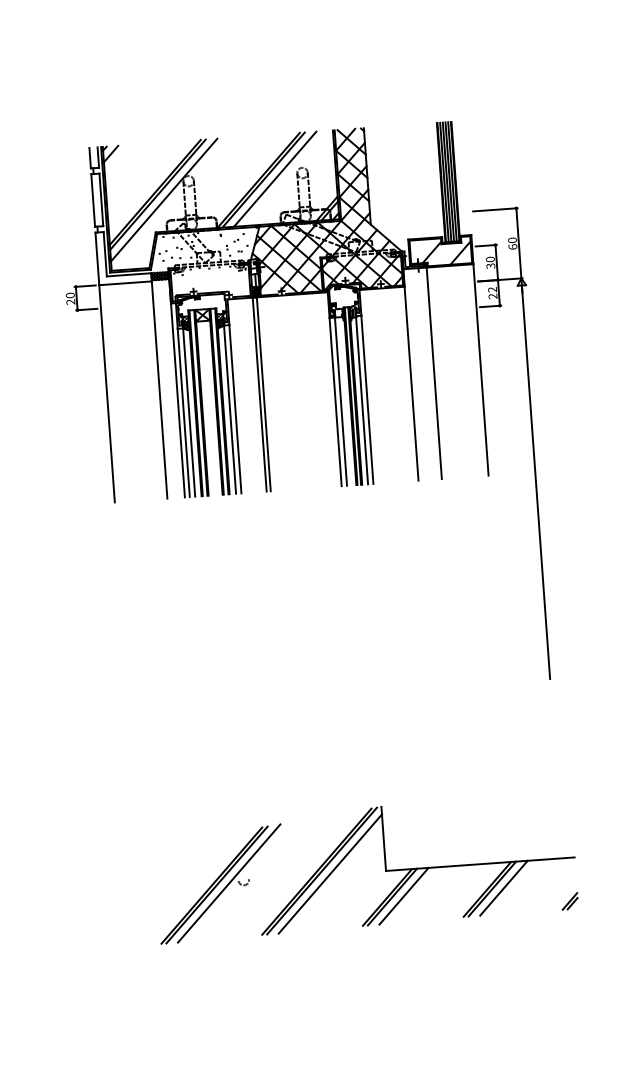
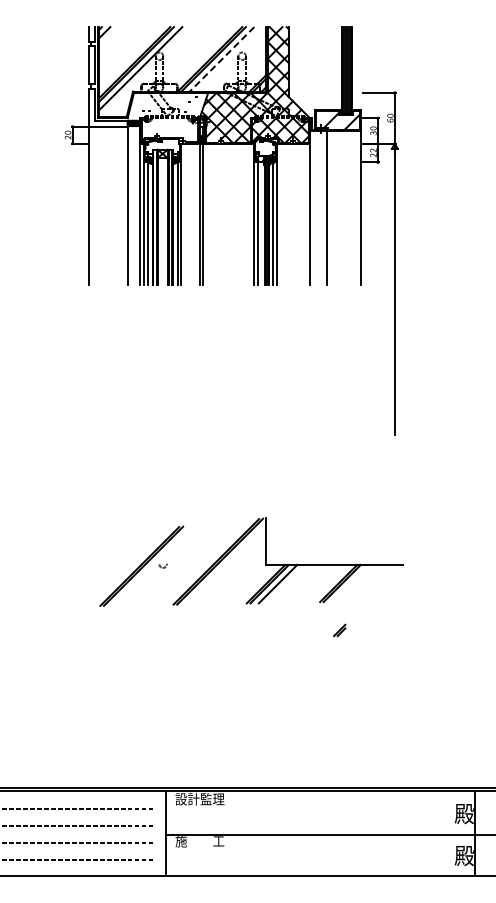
line: (275, 179) -> (222, 59), solid -> dashed
line: (329, 873) -> (225, 563), removed
line: (229, 882) -> (152, 565), removed
line: (503, 888) -> (350, 583), removed
part: (569, 901) -> (339, 630), moved

